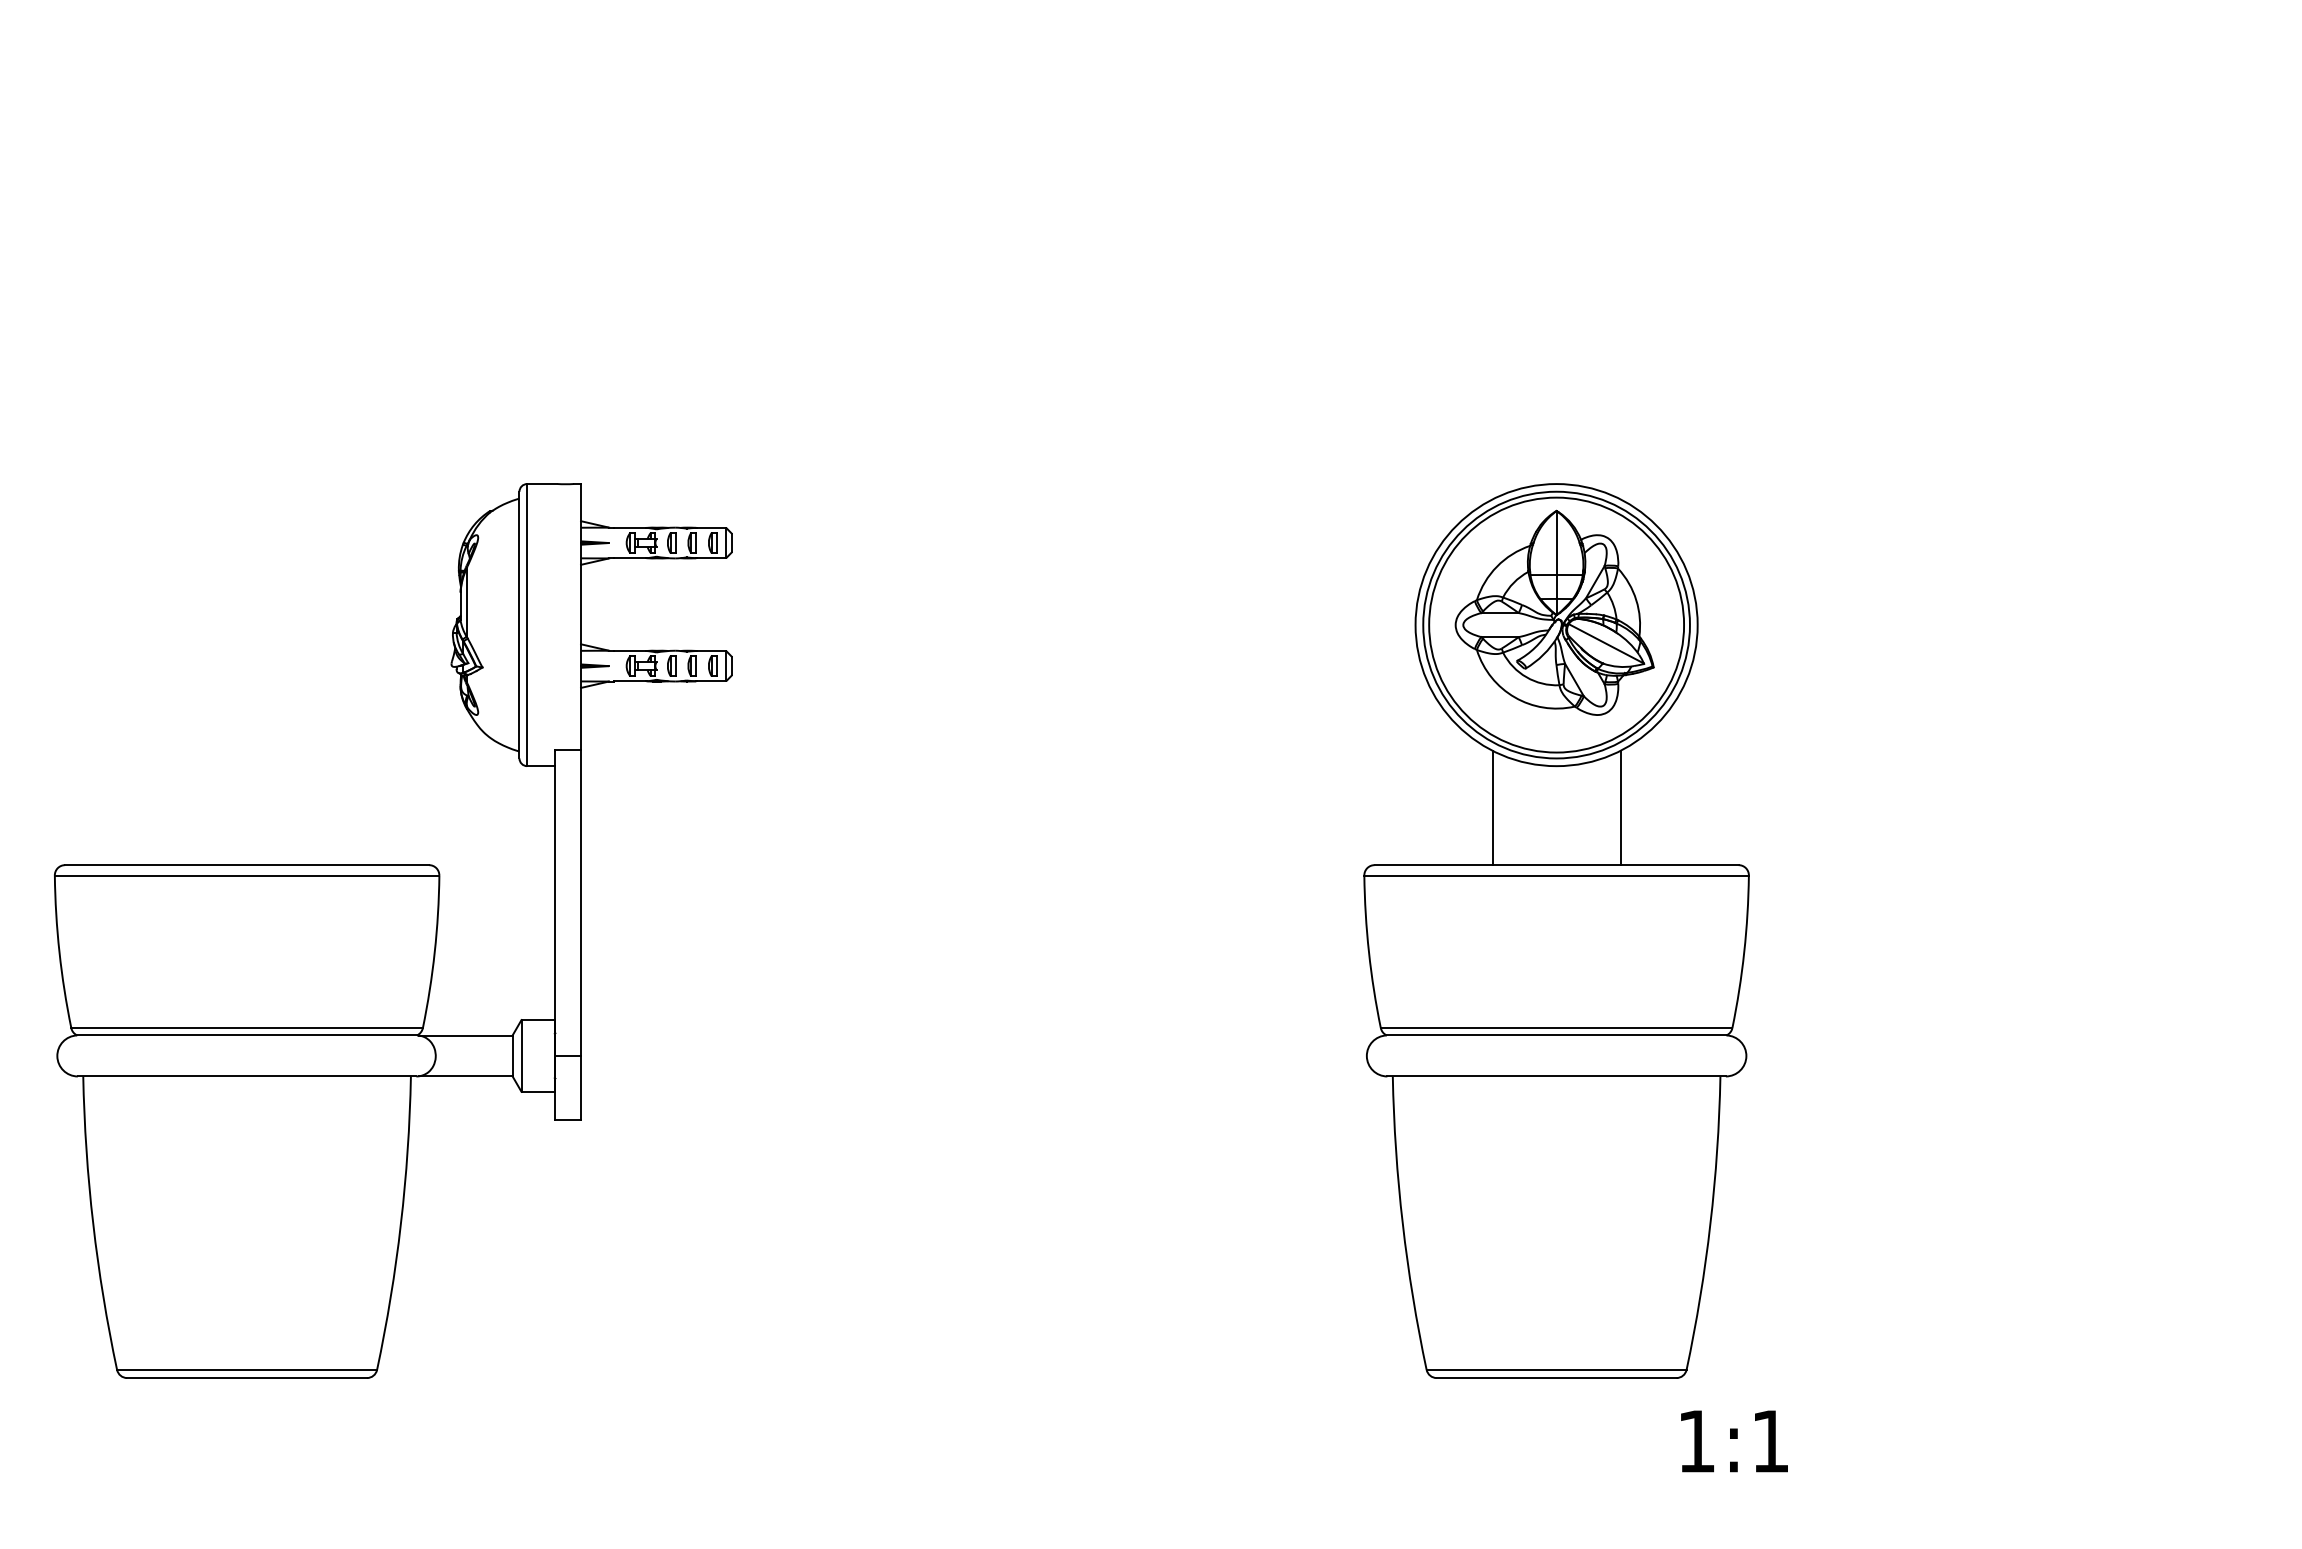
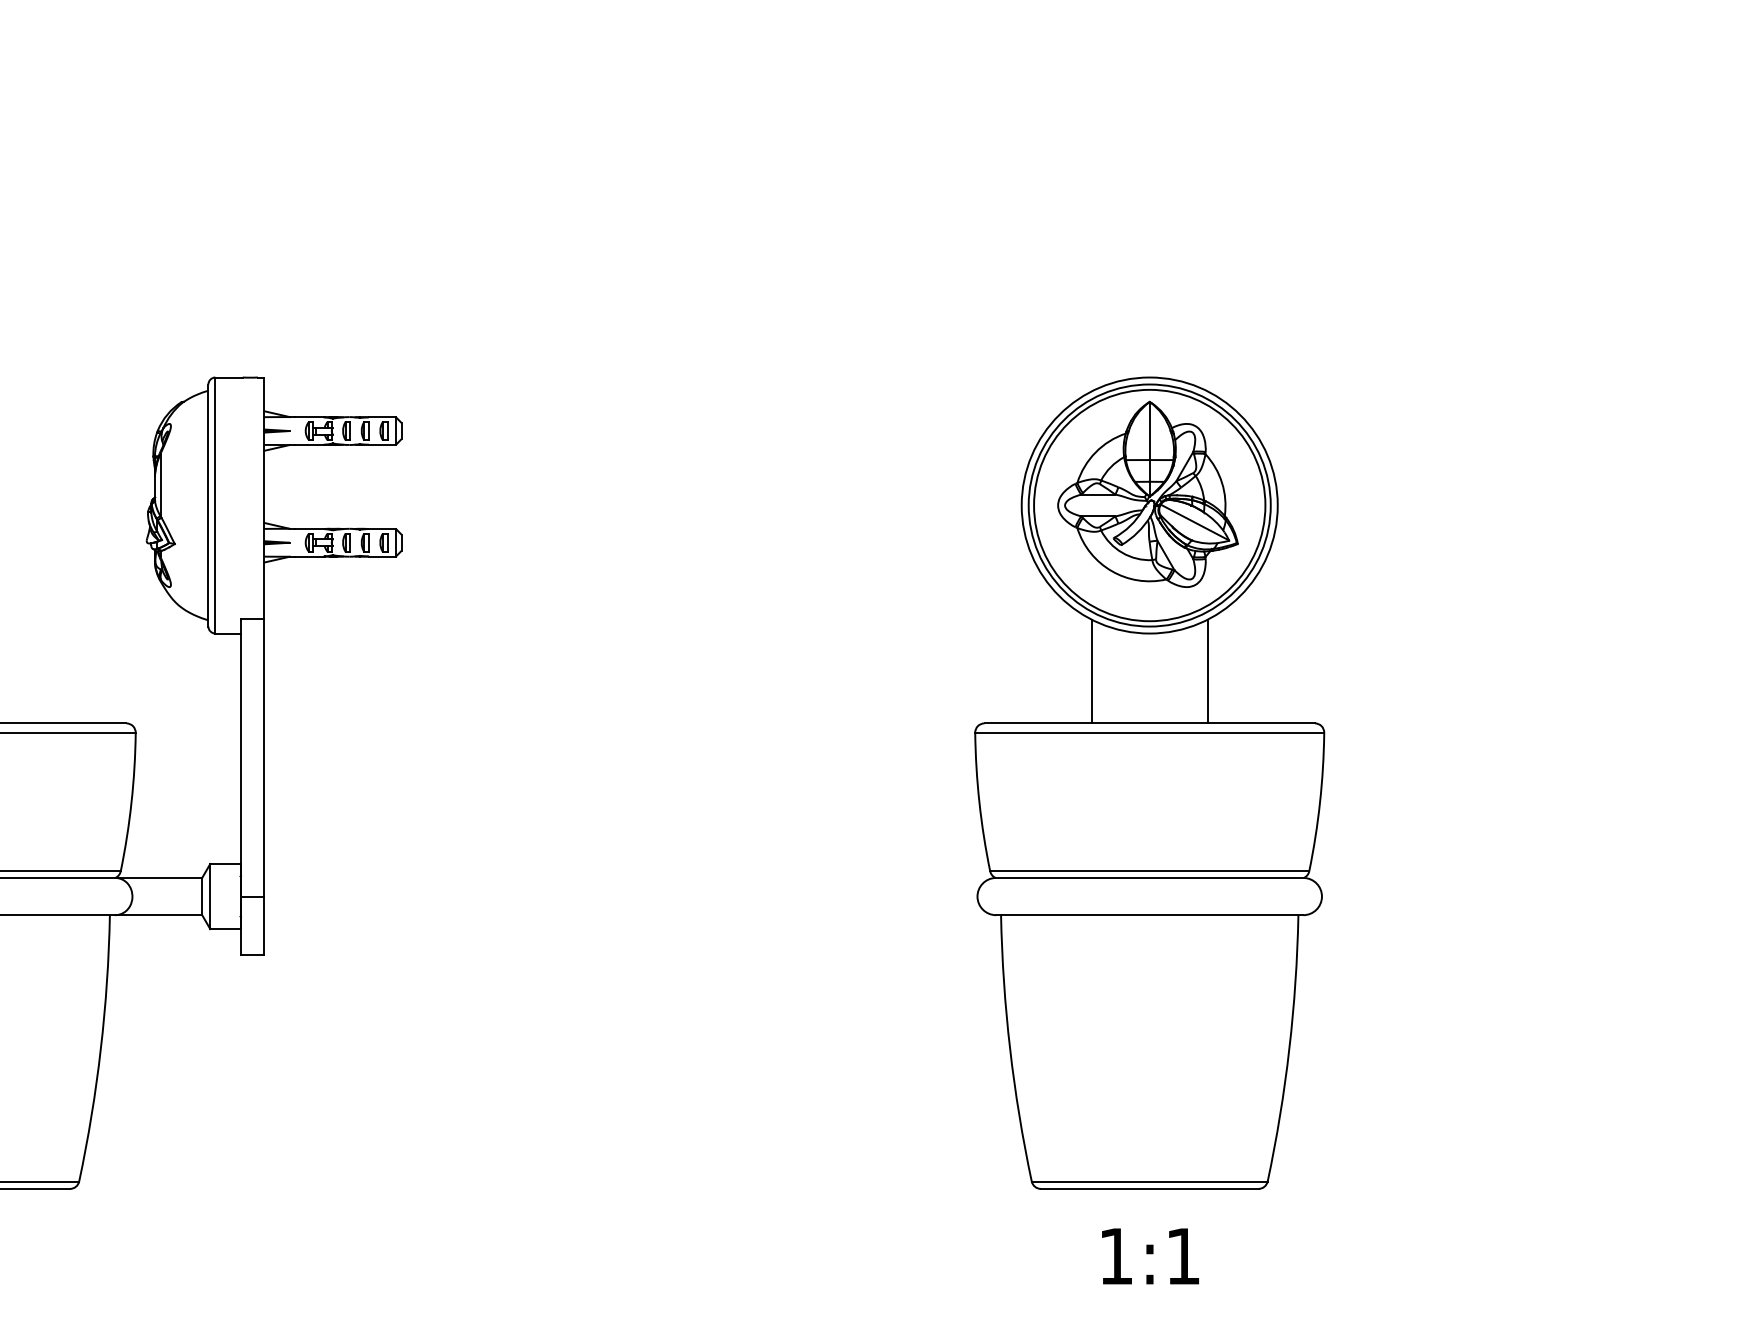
text: (1734, 1441) -> (1150, 1256), moved

